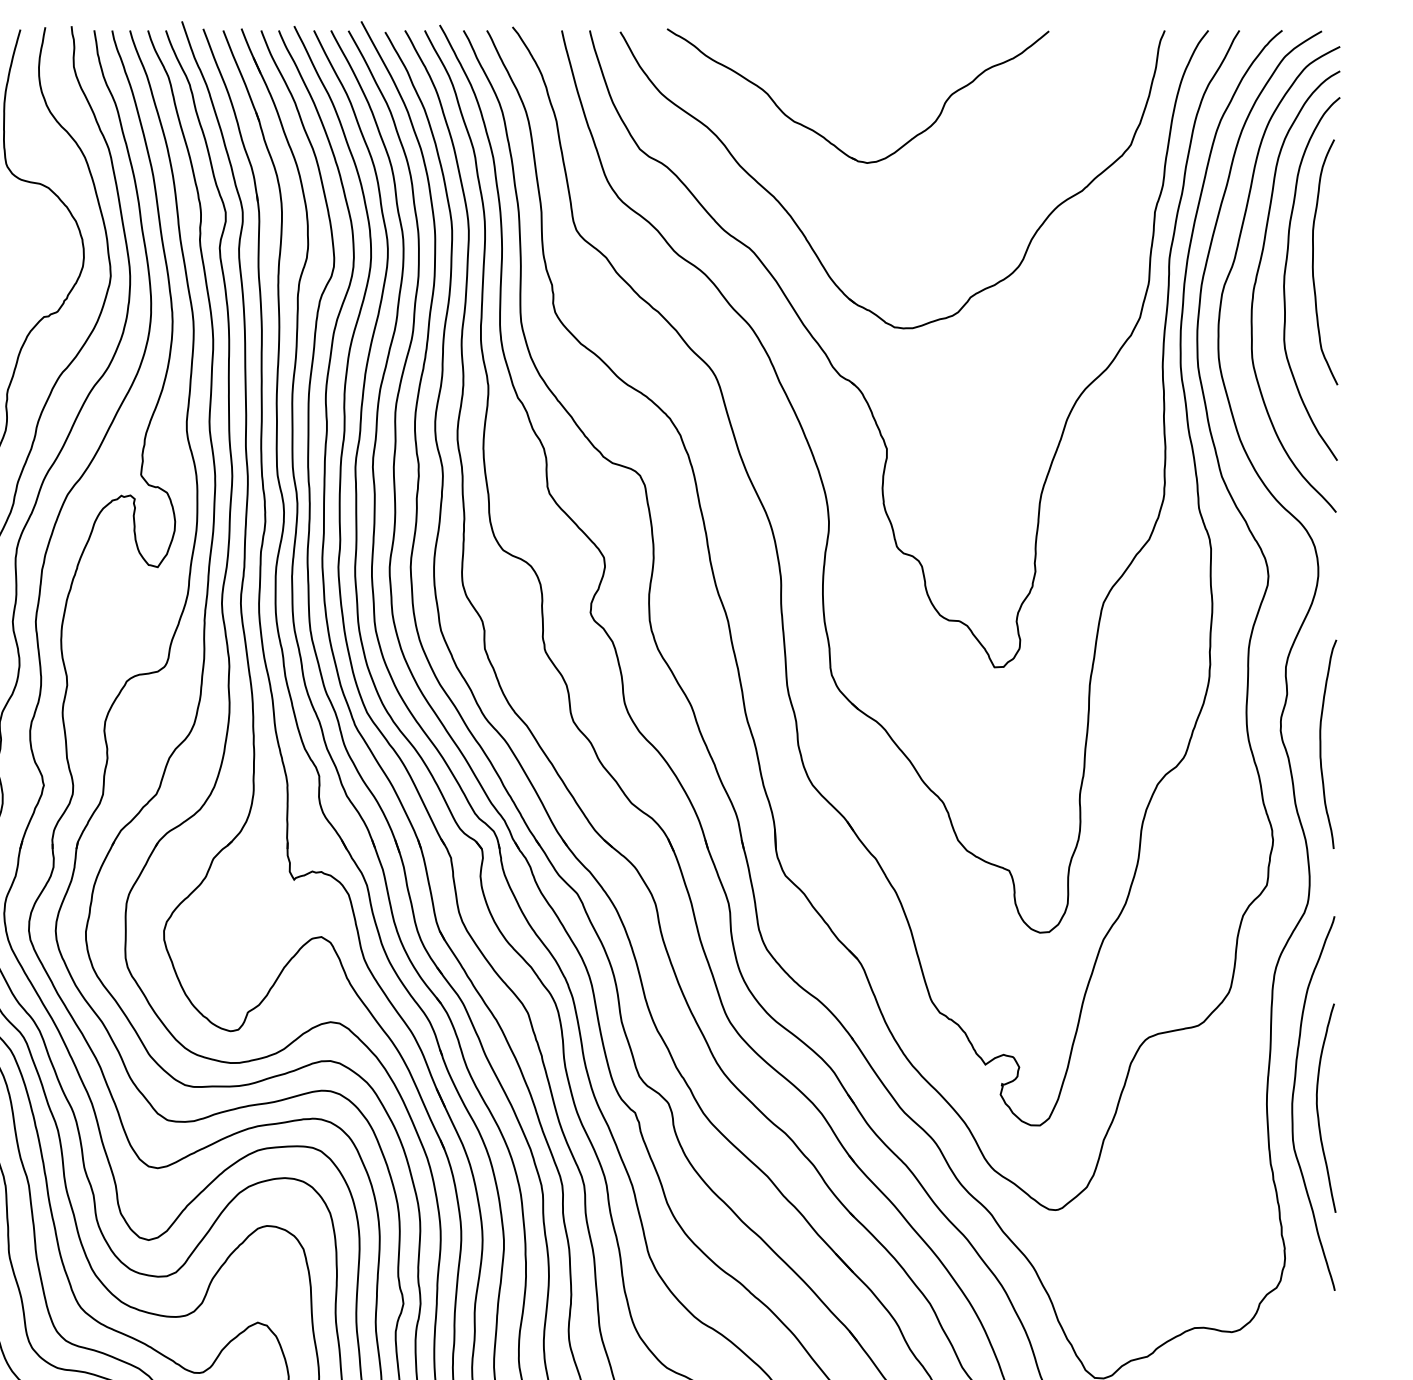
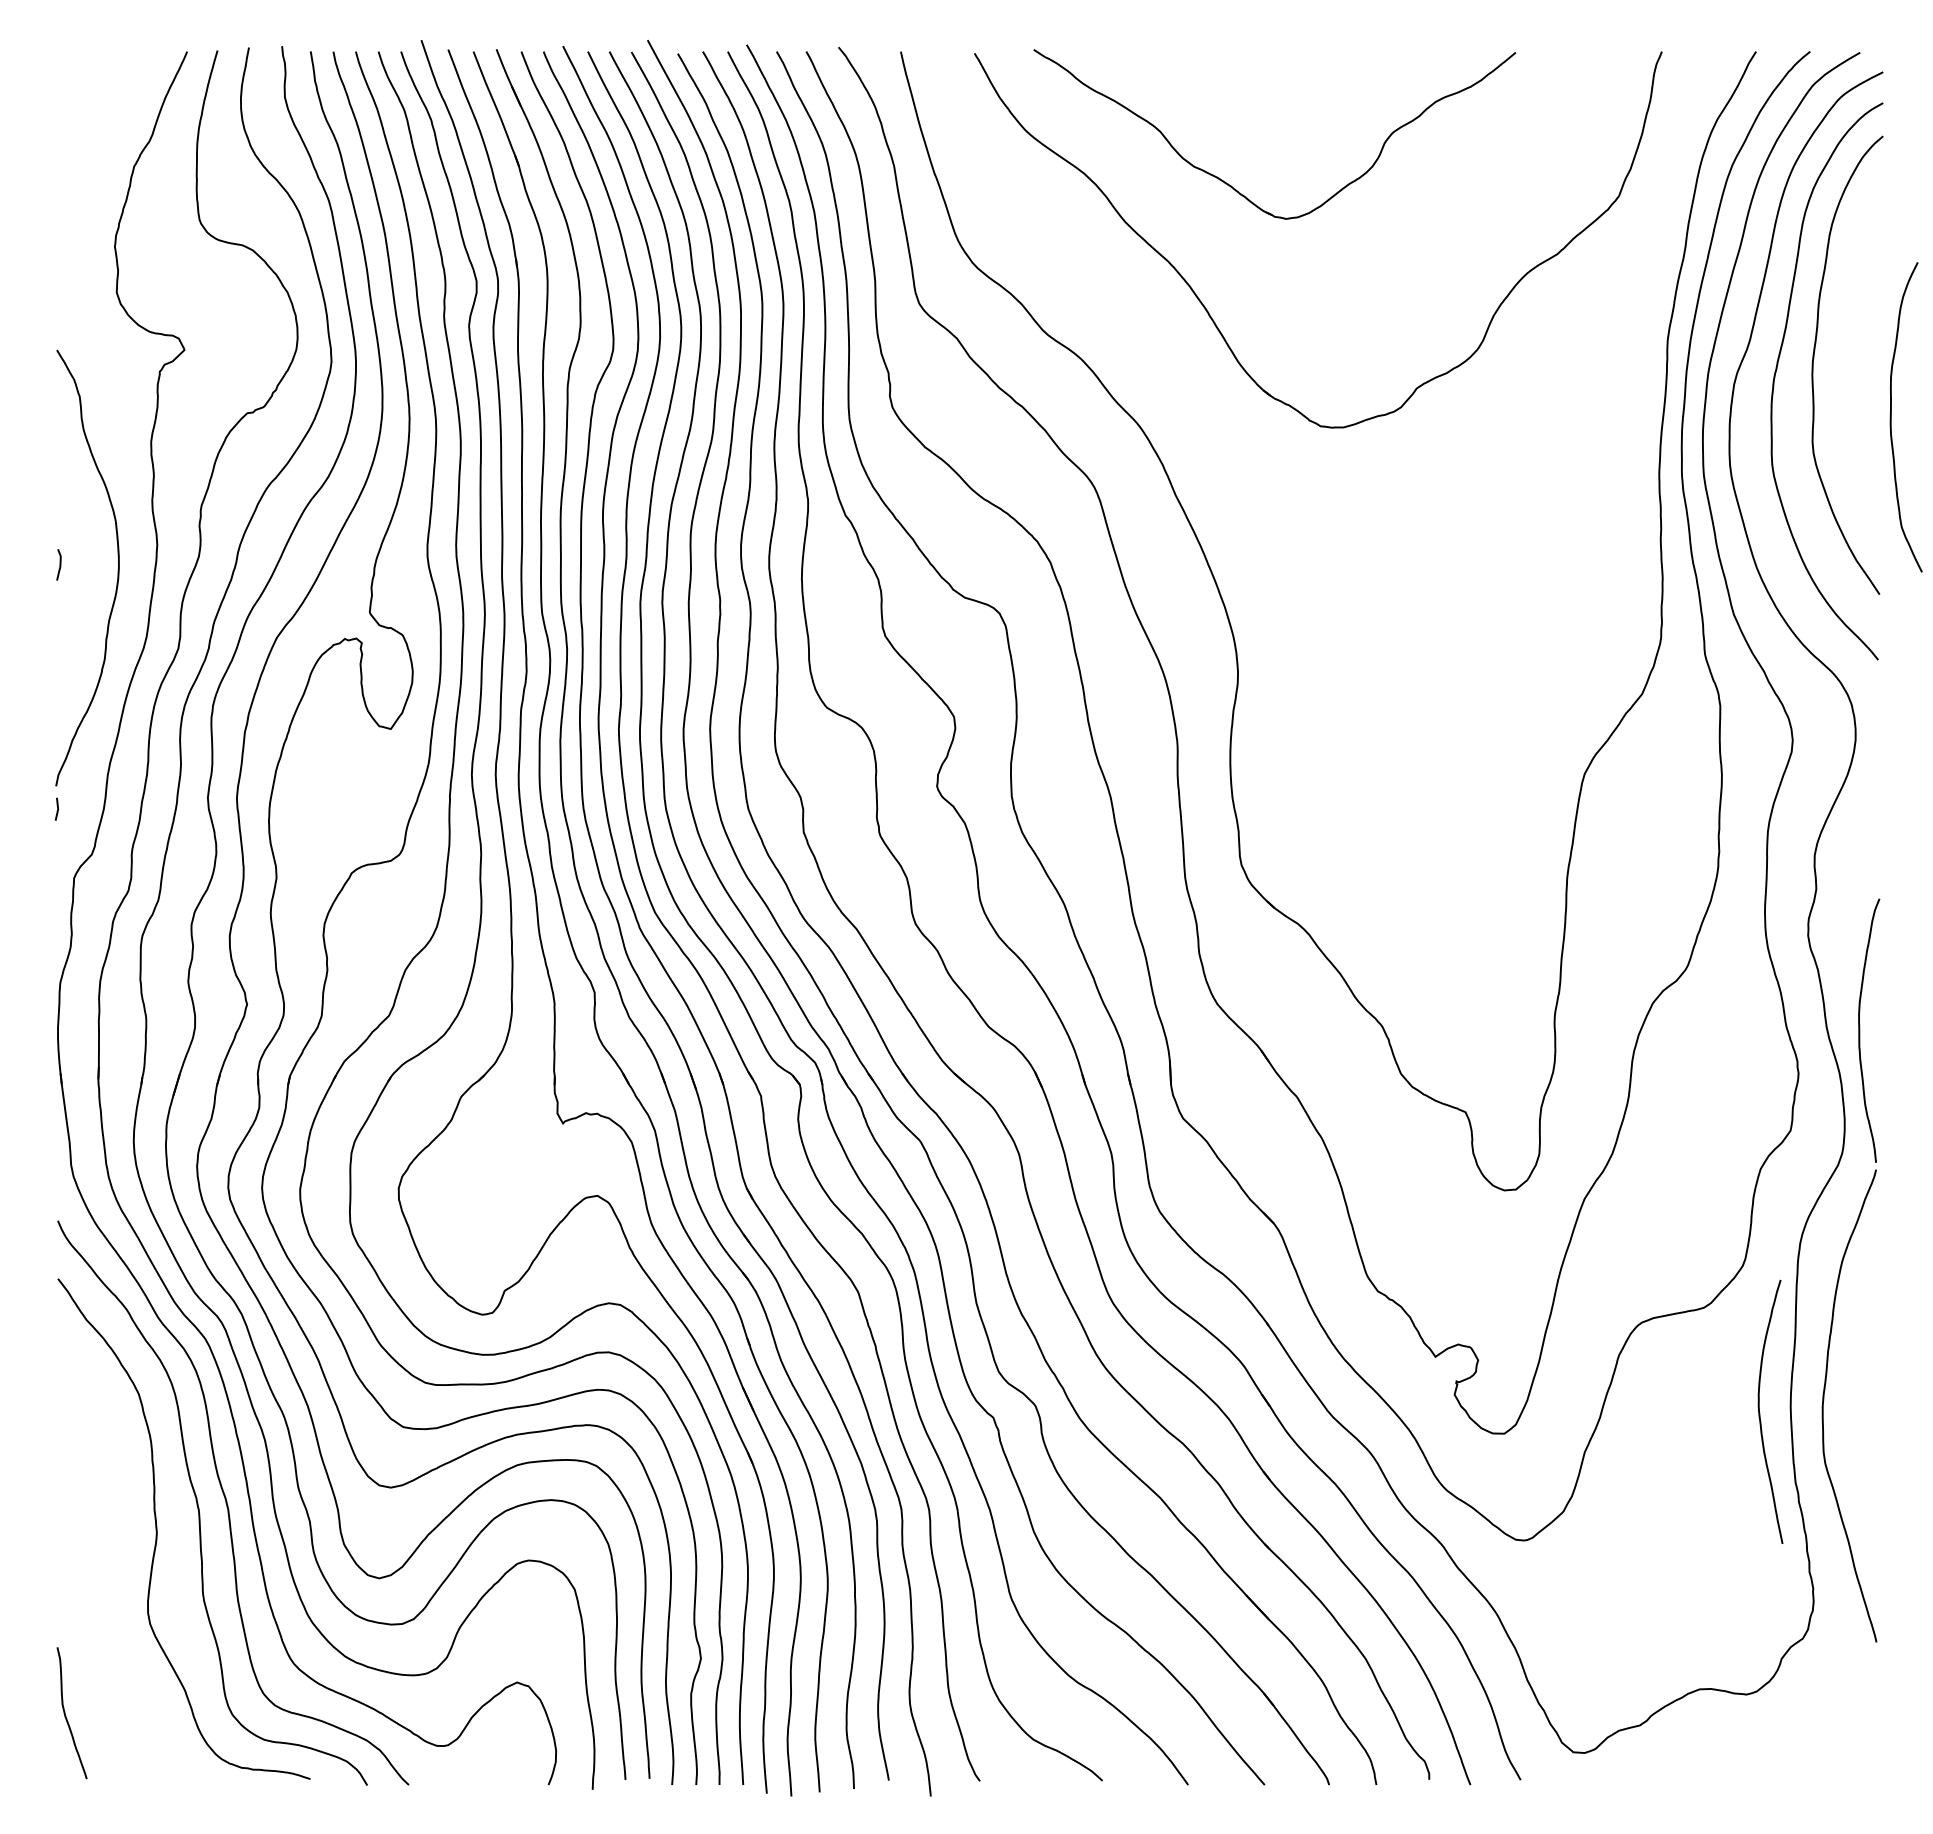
curve: (1313, 262) -> (1891, 417), moved
part: (859, 388) -> (1276, 503), removed
curve: (1321, 744) -> (1860, 1030), moved
curve: (1318, 1109) -> (1760, 1413), moved

